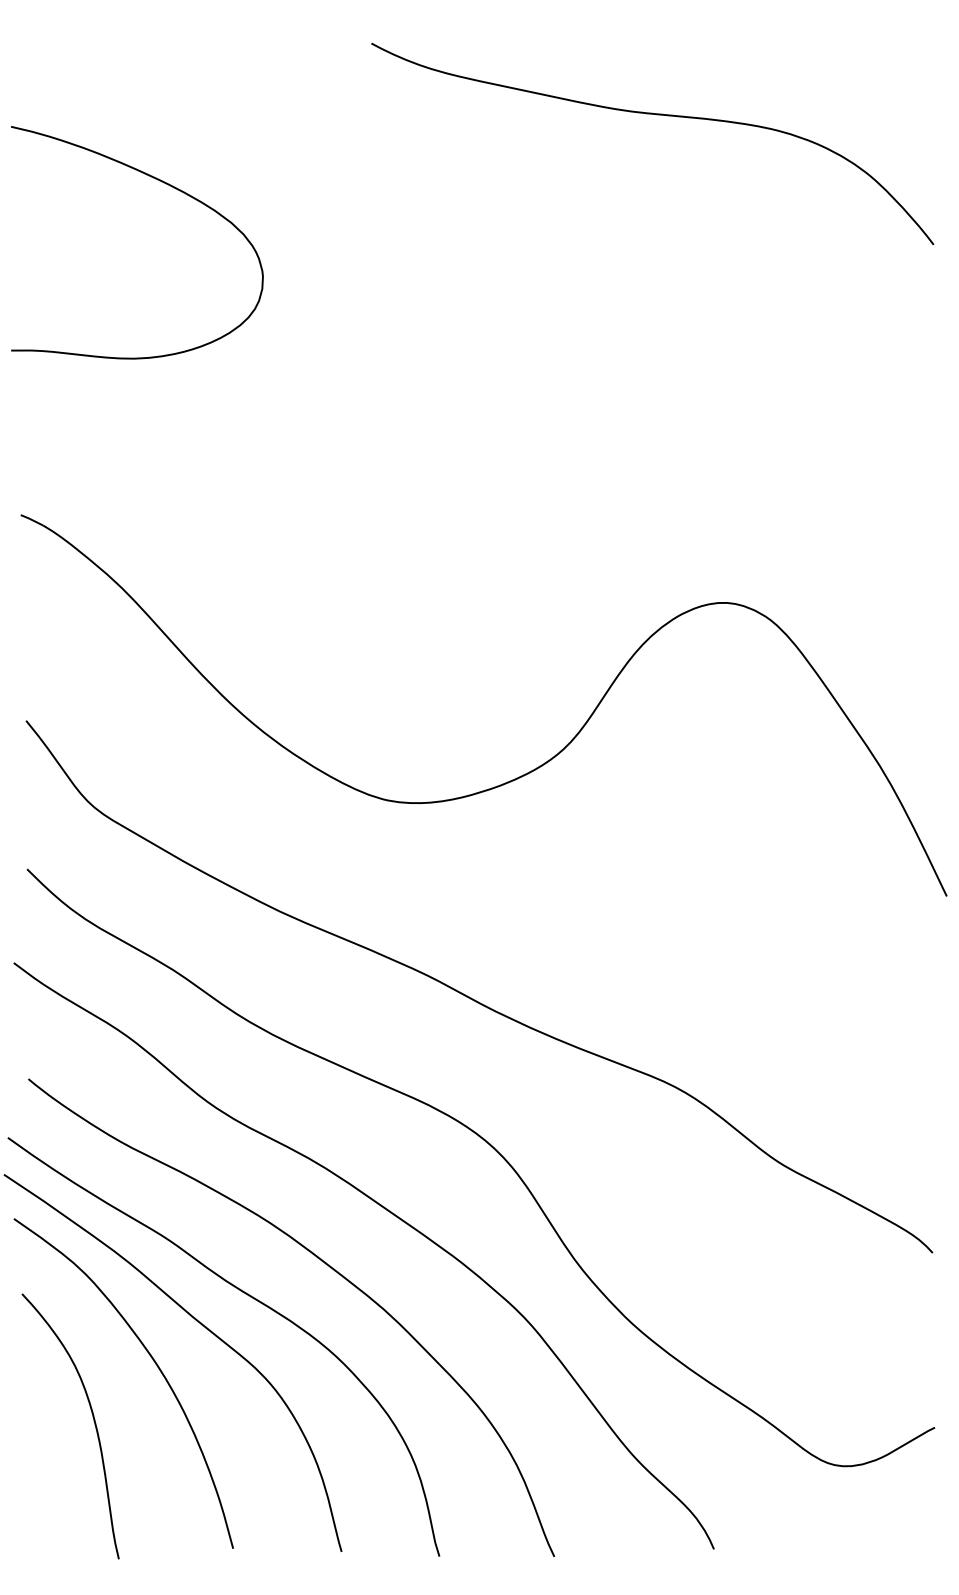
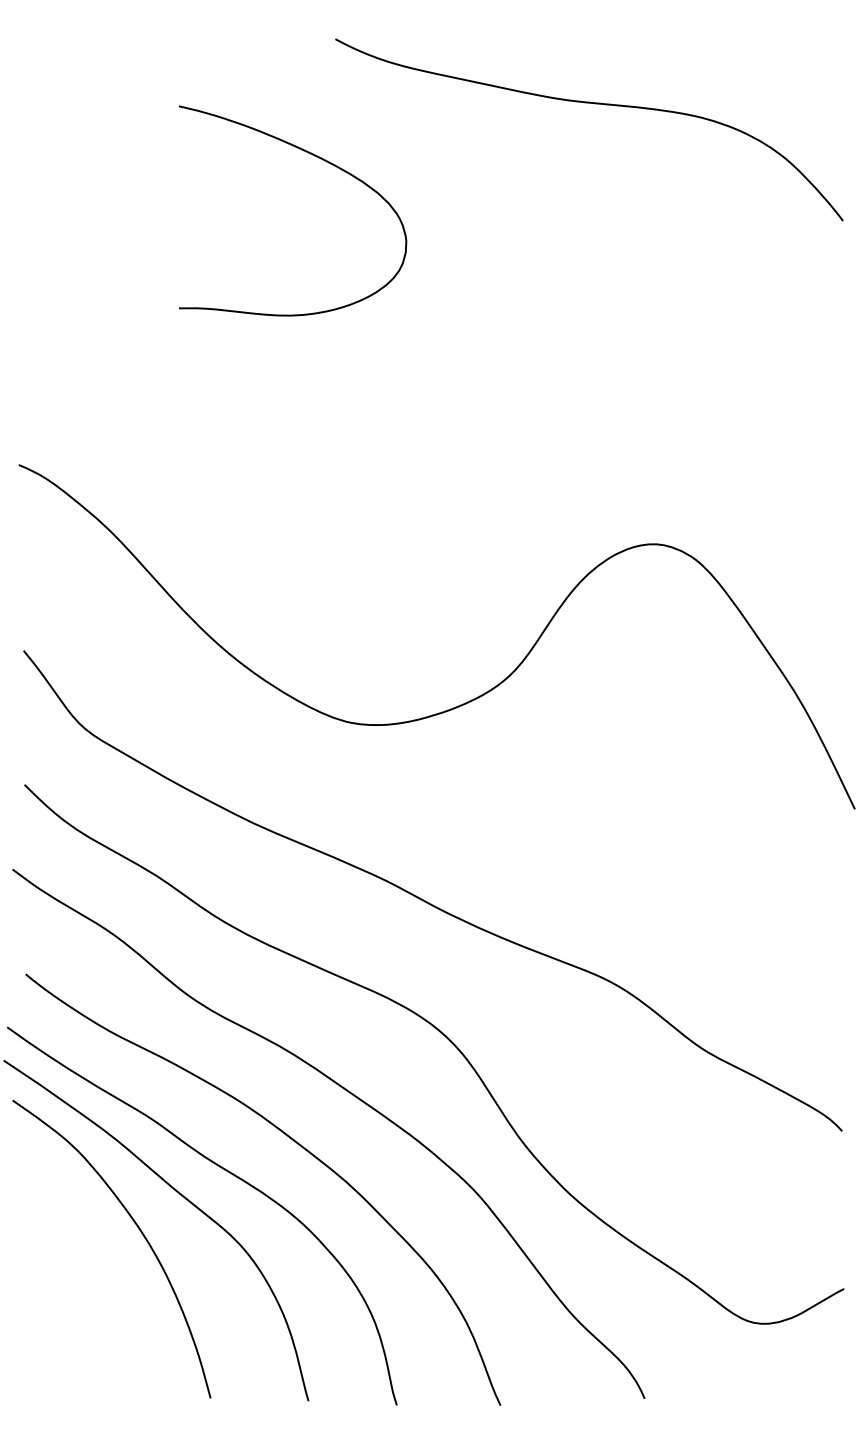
curve: (161, 182) -> (314, 156), moved
curve: (93, 1421) -> (84, 1283), removed

